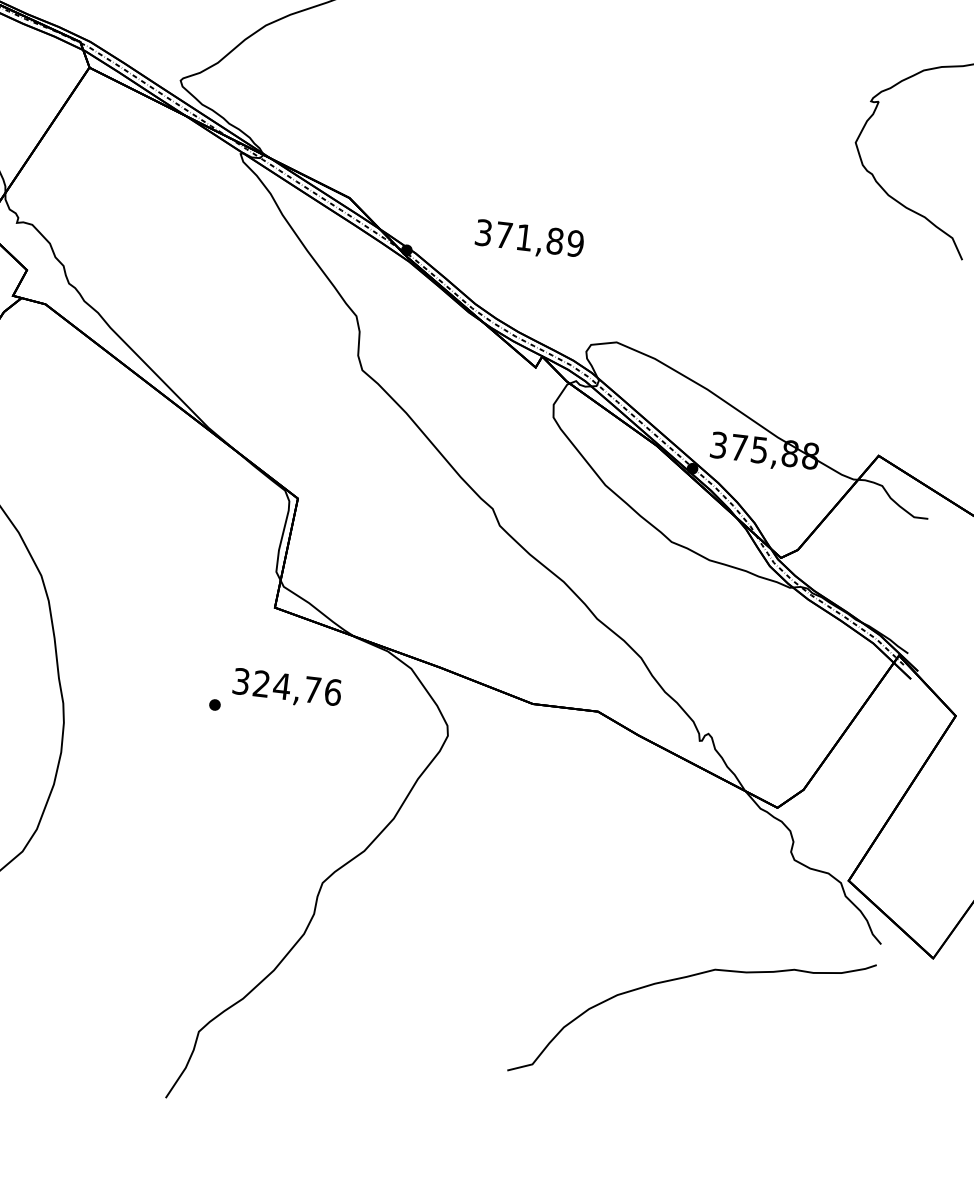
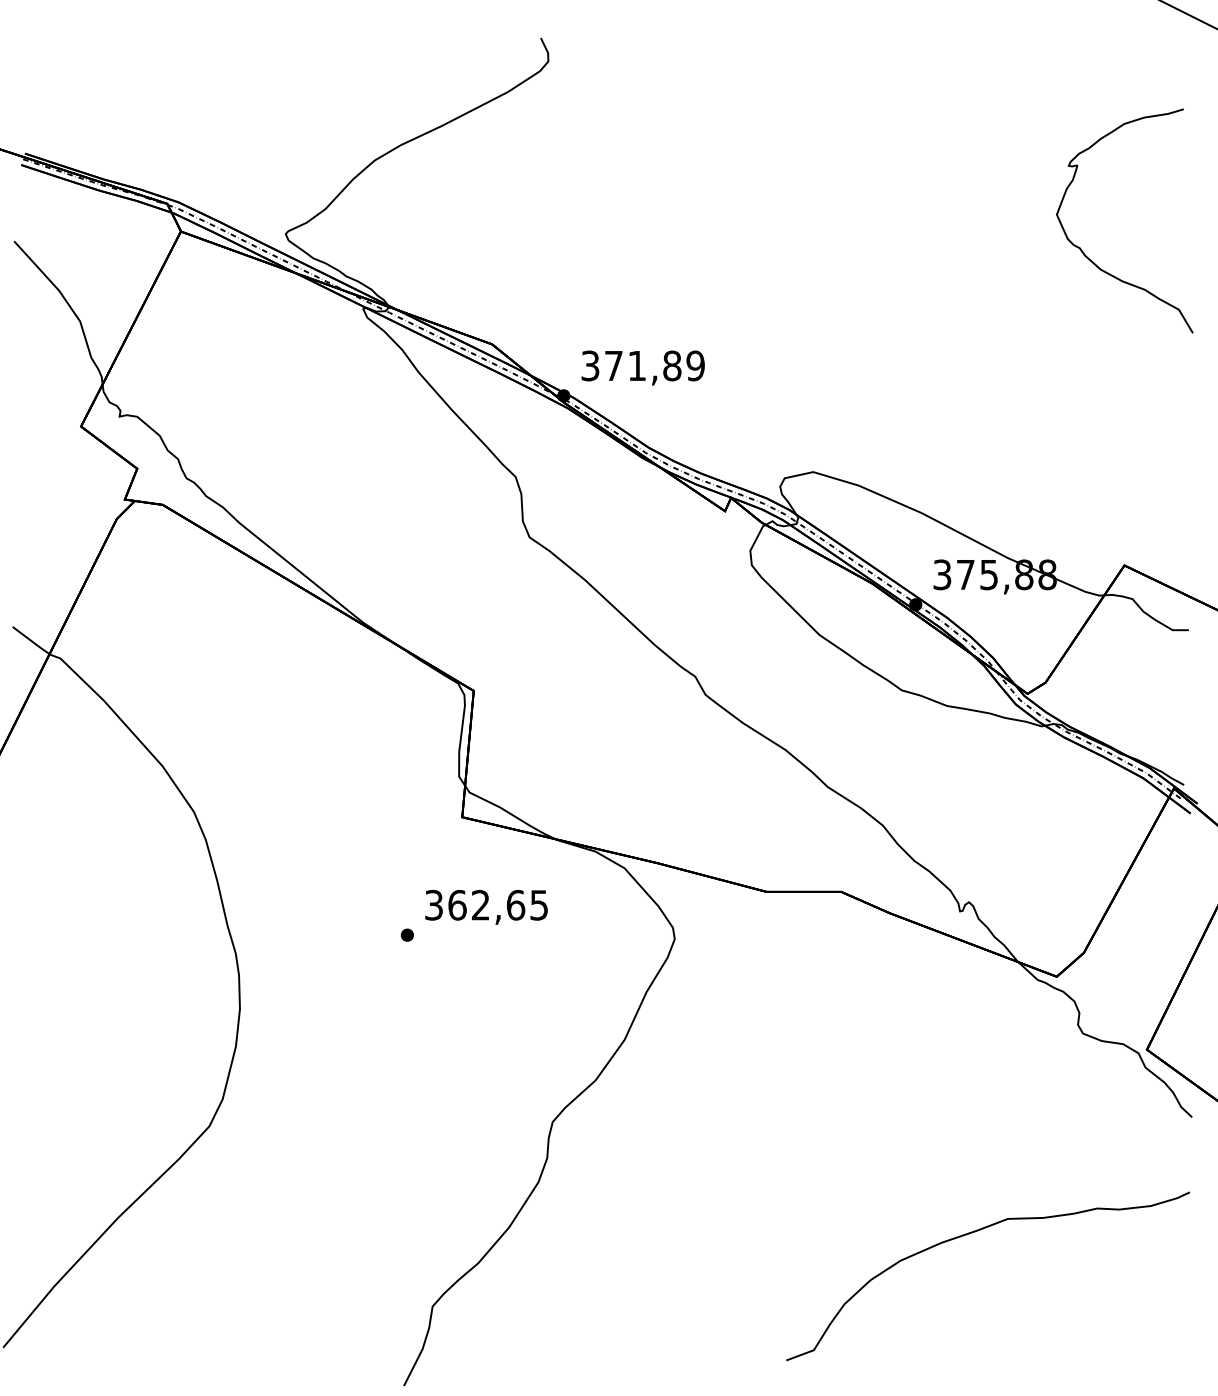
text: (528, 239) -> (642, 367), moved
text: (297, 687) -> (498, 904), 324,76 -> 362,65
curve: (682, 978) -> (972, 1233), moved

